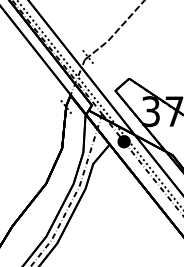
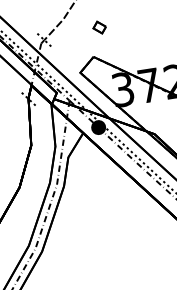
part: (138, 53) -> (99, 27), added

